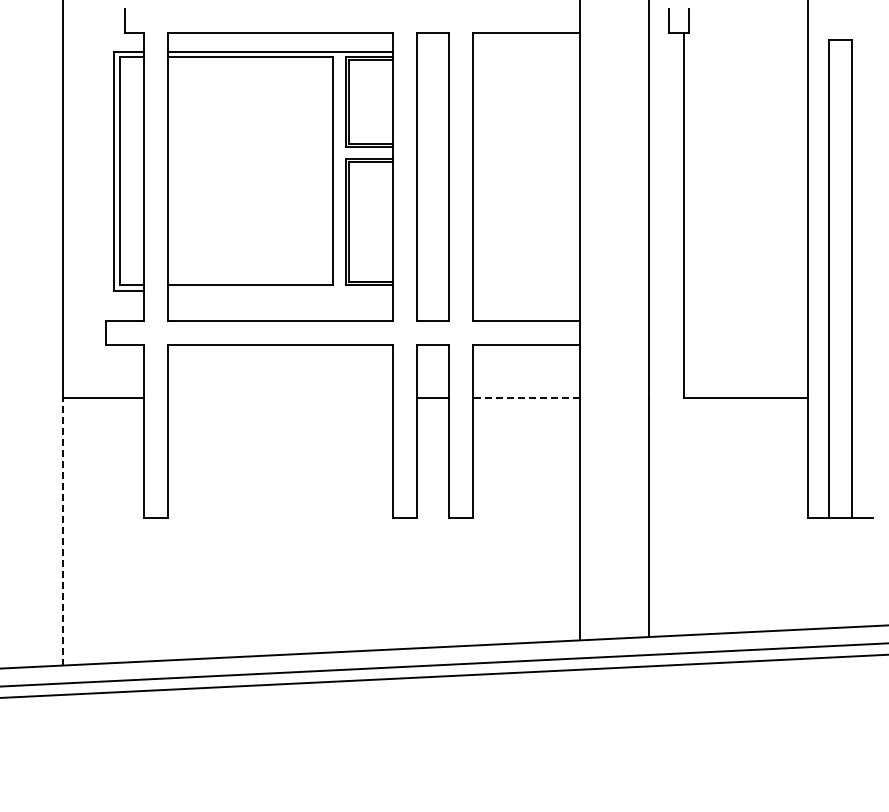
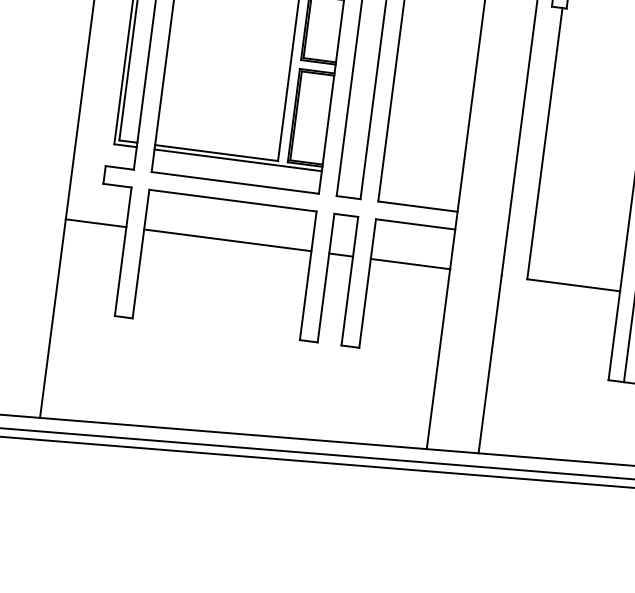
line: (280, 290) -> (238, 160), added
line: (280, 398) -> (227, 240), added
line: (525, 398) -> (409, 264), dashed -> solid
line: (62, 531) -> (52, 318), dashed -> solid

